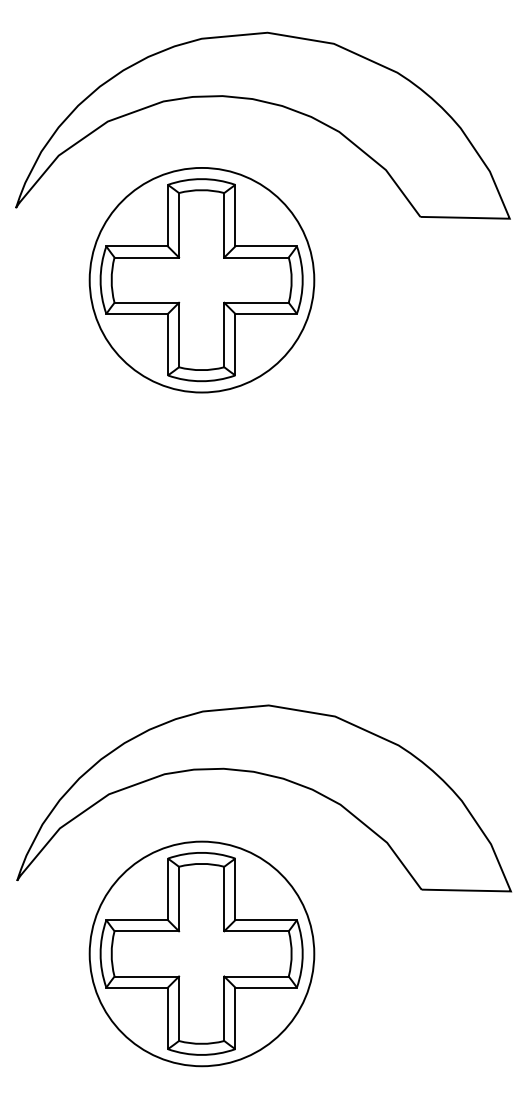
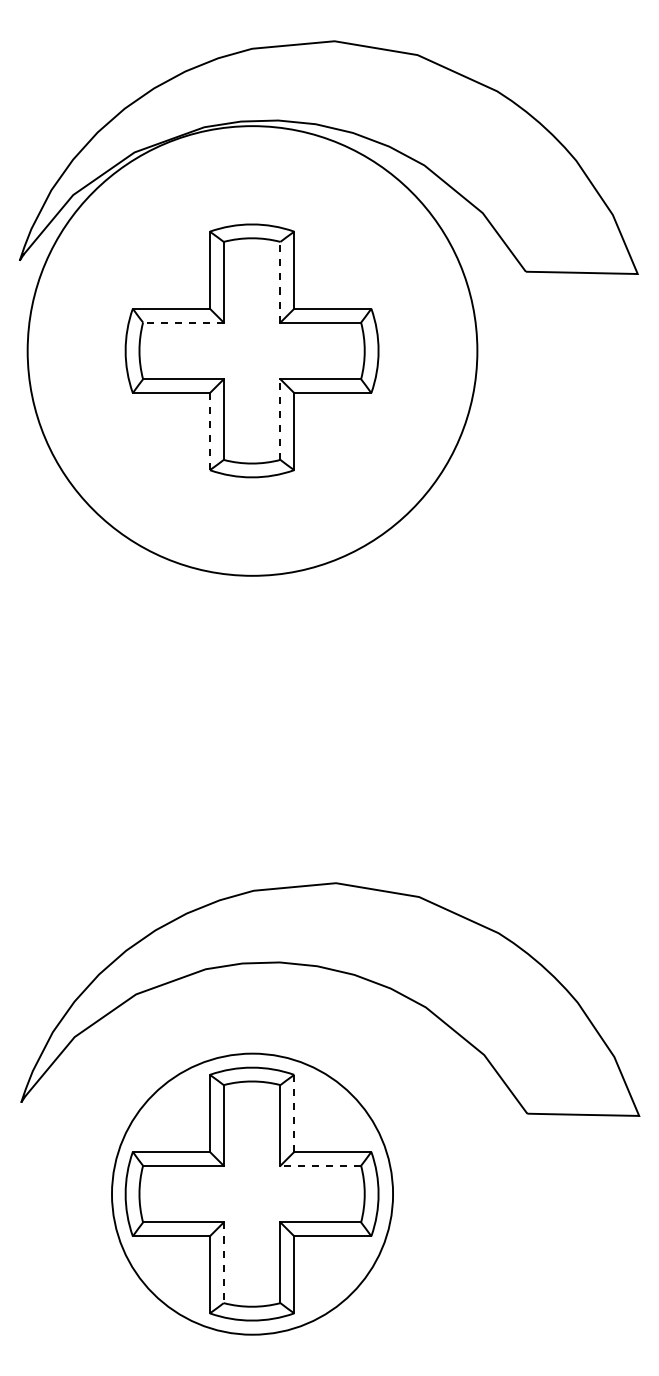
line: (224, 224) -> (280, 281), solid -> dashed
line: (146, 257) -> (182, 322), solid -> dashed
circle: (201, 279) -> (252, 350), size x1.6
line: (224, 334) -> (280, 419), solid -> dashed
line: (167, 344) -> (209, 431), solid -> dashed
line: (235, 889) -> (294, 1113), solid -> dashed
line: (256, 931) -> (320, 1165), solid -> dashed
line: (178, 1009) -> (223, 1263), solid -> dashed

